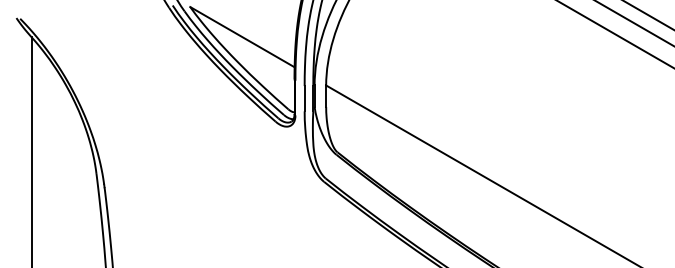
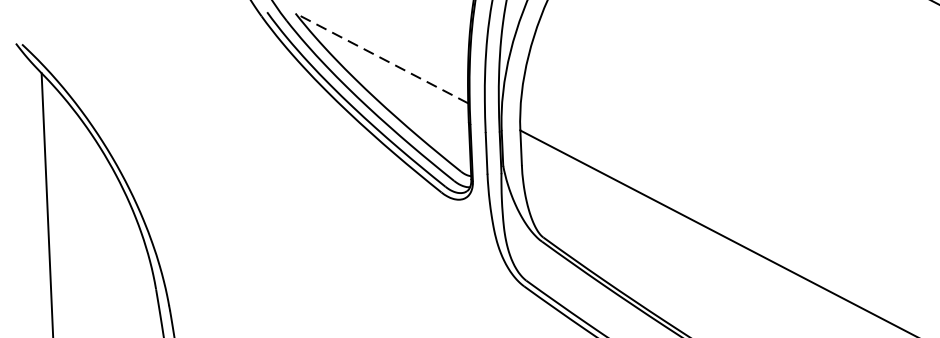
line: (242, 36) -> (381, 57), solid -> dashed

